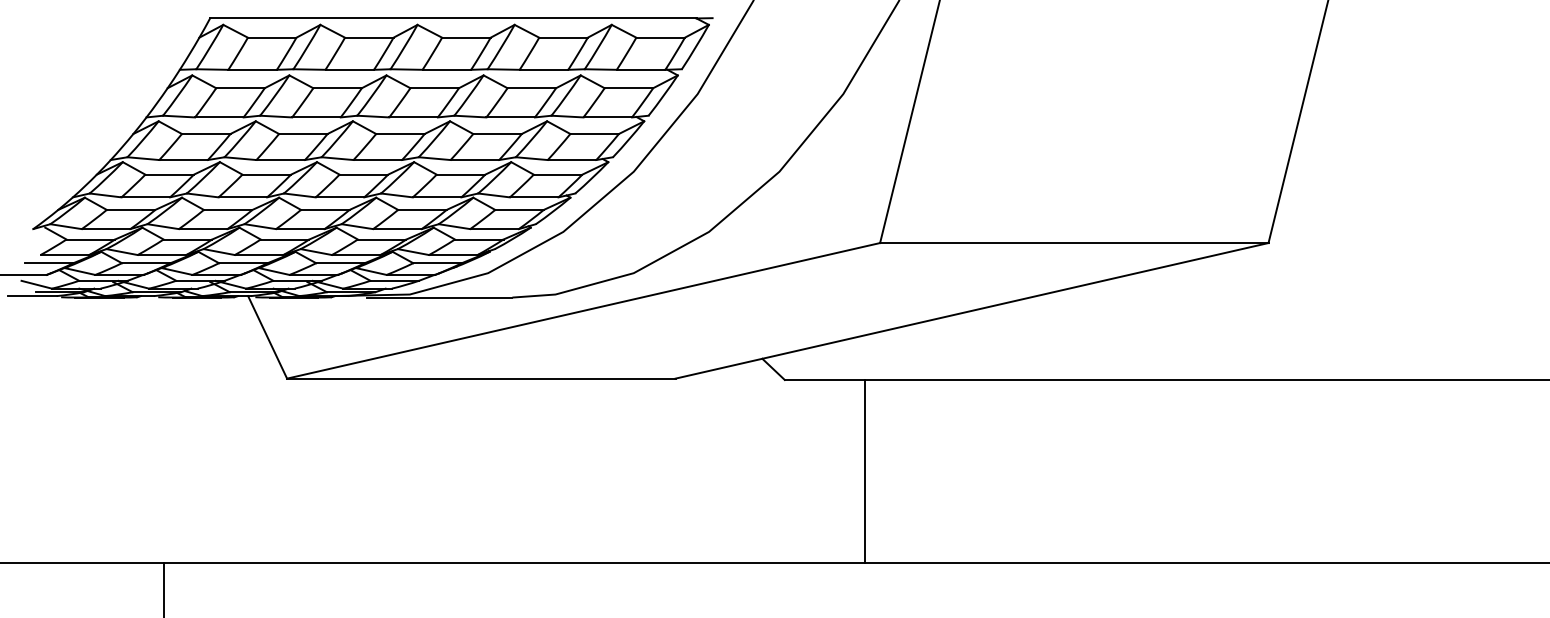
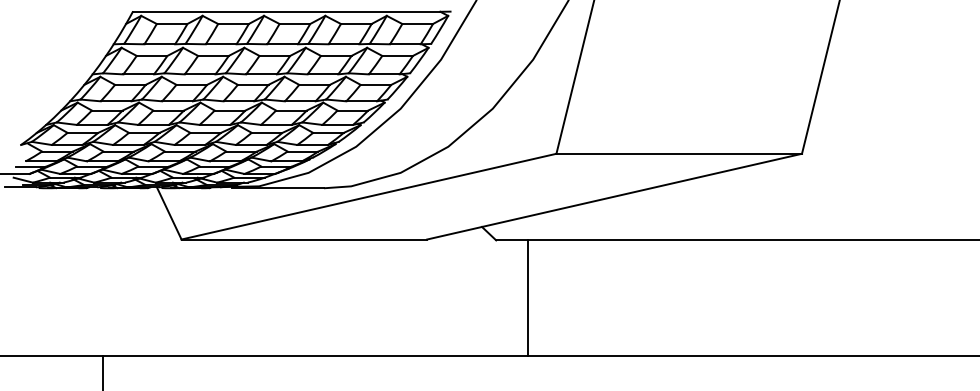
line: (865, 471) -> (528, 298), moved

